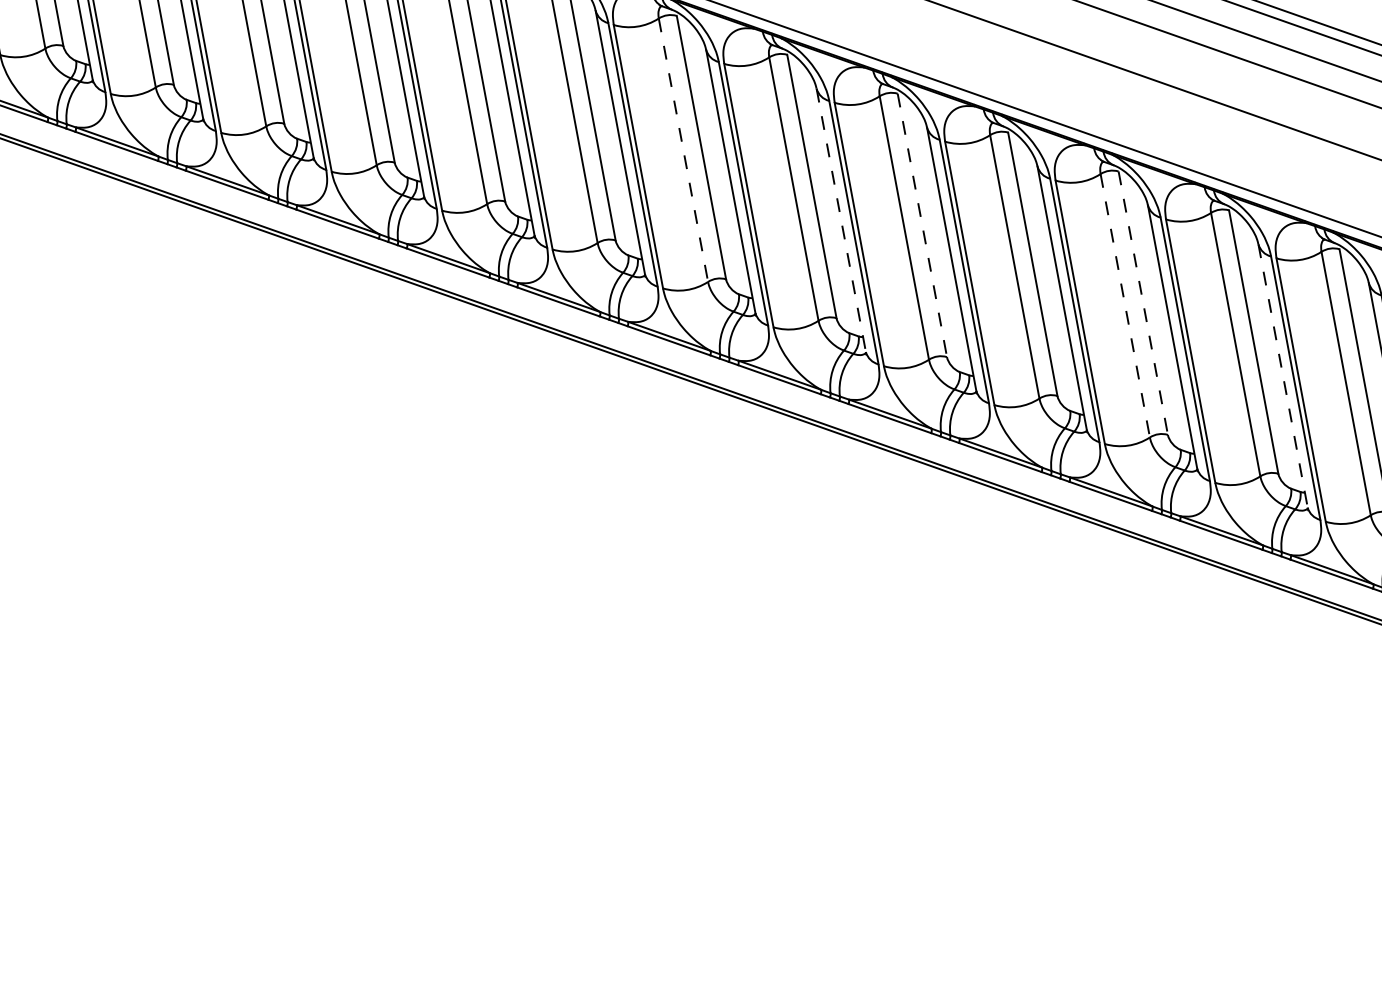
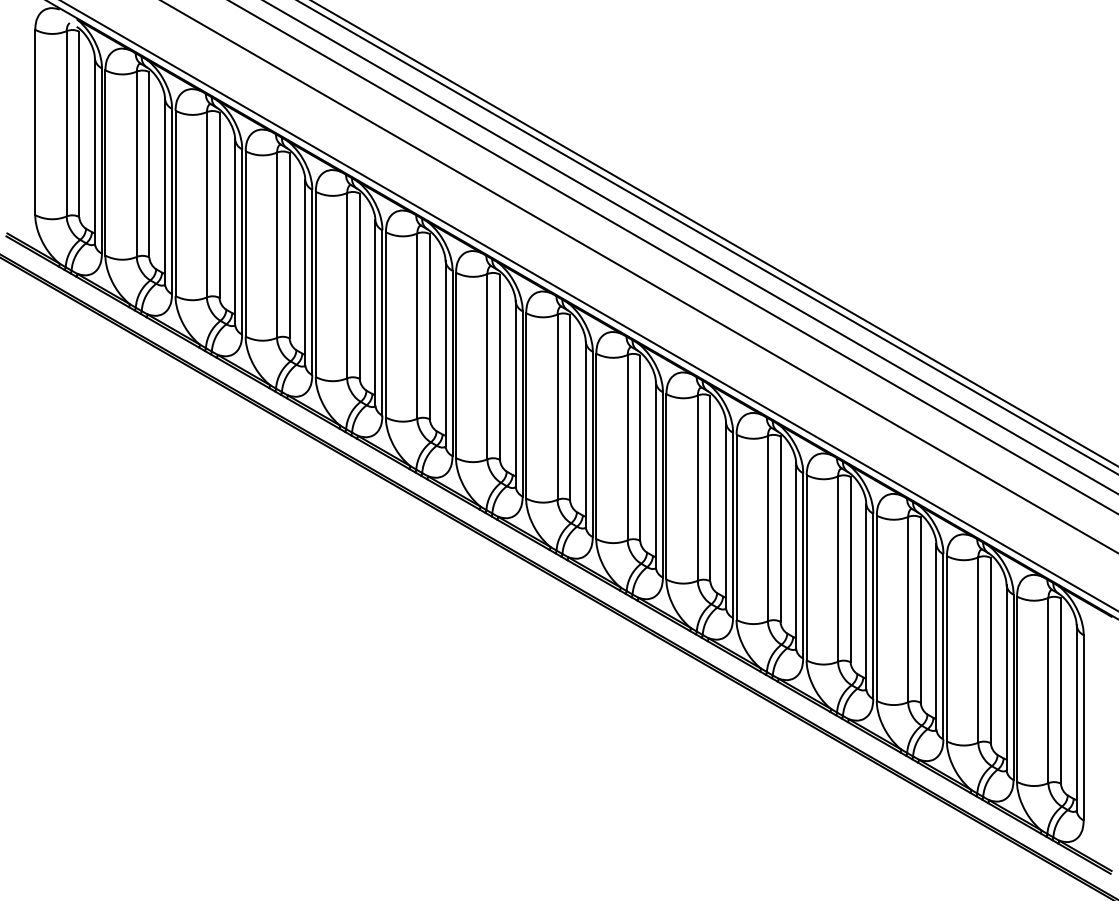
line: (683, 149) -> (487, 366), dashed -> solid
line: (840, 220) -> (585, 434), dashed -> solid
line: (922, 225) -> (640, 448), dashed -> solid
line: (1143, 303) -> (780, 529), dashed -> solid
line: (1124, 305) -> (767, 528), dashed -> solid
line: (1283, 376) -> (866, 596), dashed -> solid

